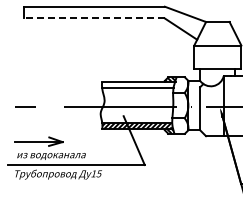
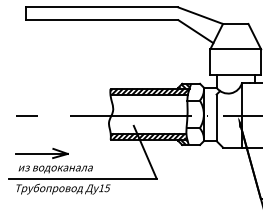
line: (94, 18) -> (102, 20), dashed -> solid
hatch: (138, 84) -> (149, 91), added

